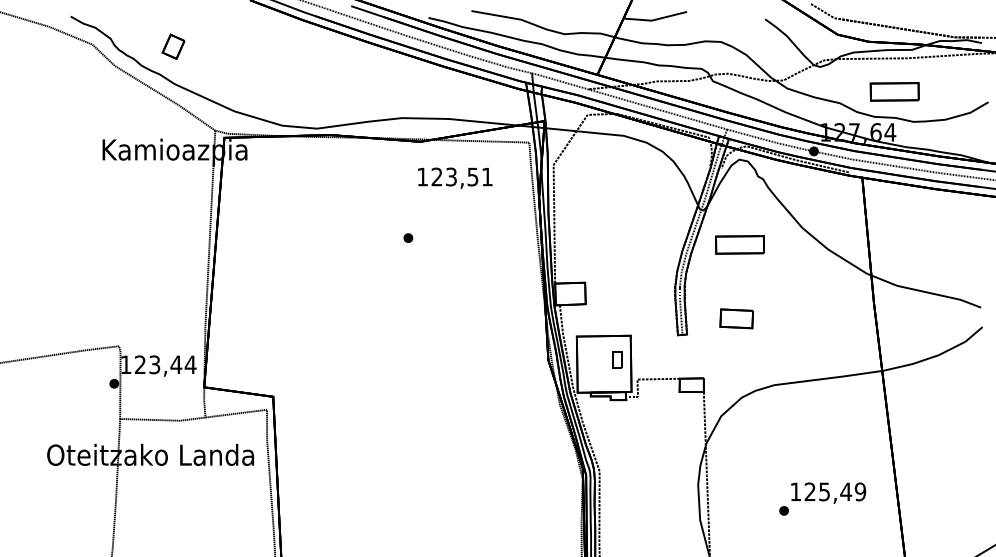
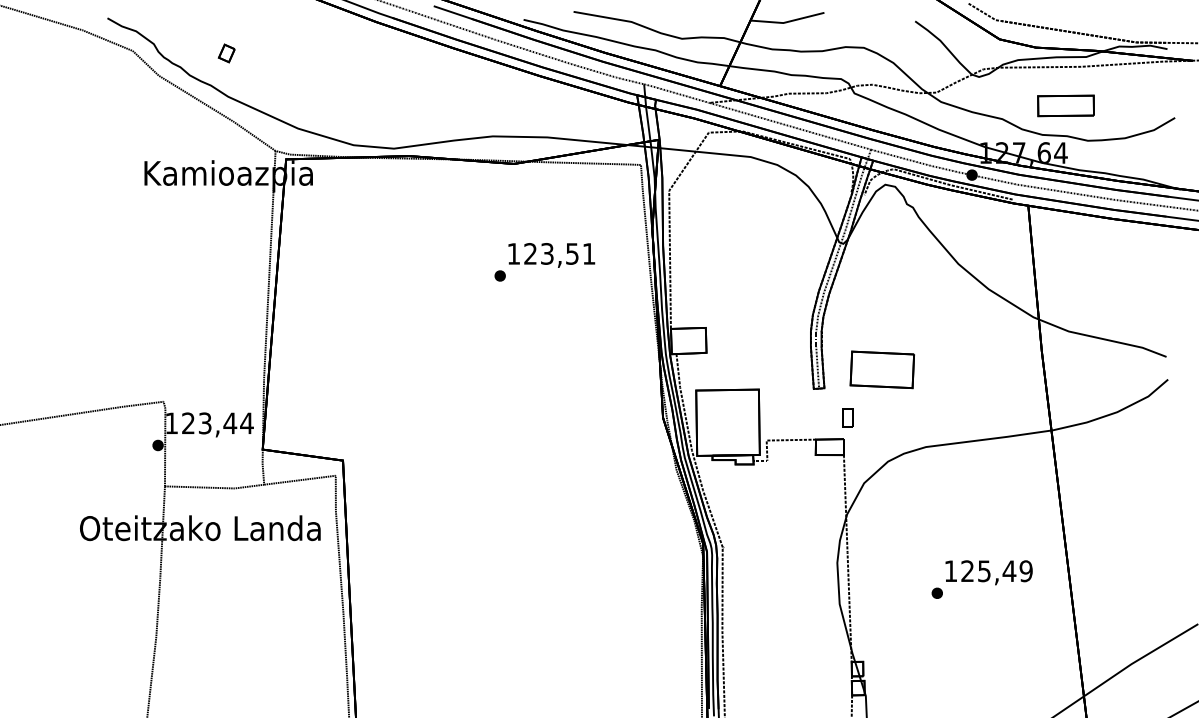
part: (173, 46) -> (226, 53), size x0.62
text: (455, 178) -> (551, 255), moved
part: (739, 244) -> (885, 283), removed
part: (736, 318) -> (881, 369), size x1.67
part: (617, 359) -> (847, 417), moved

